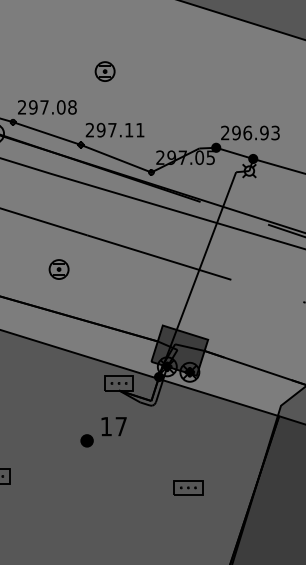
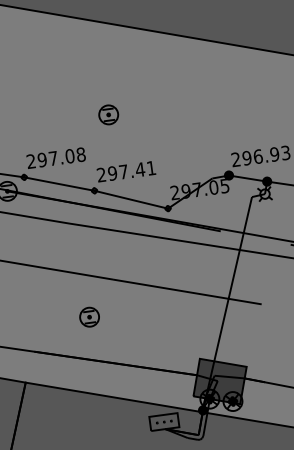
text: (128, 130) -> (139, 170), 297.11 -> 297.41

